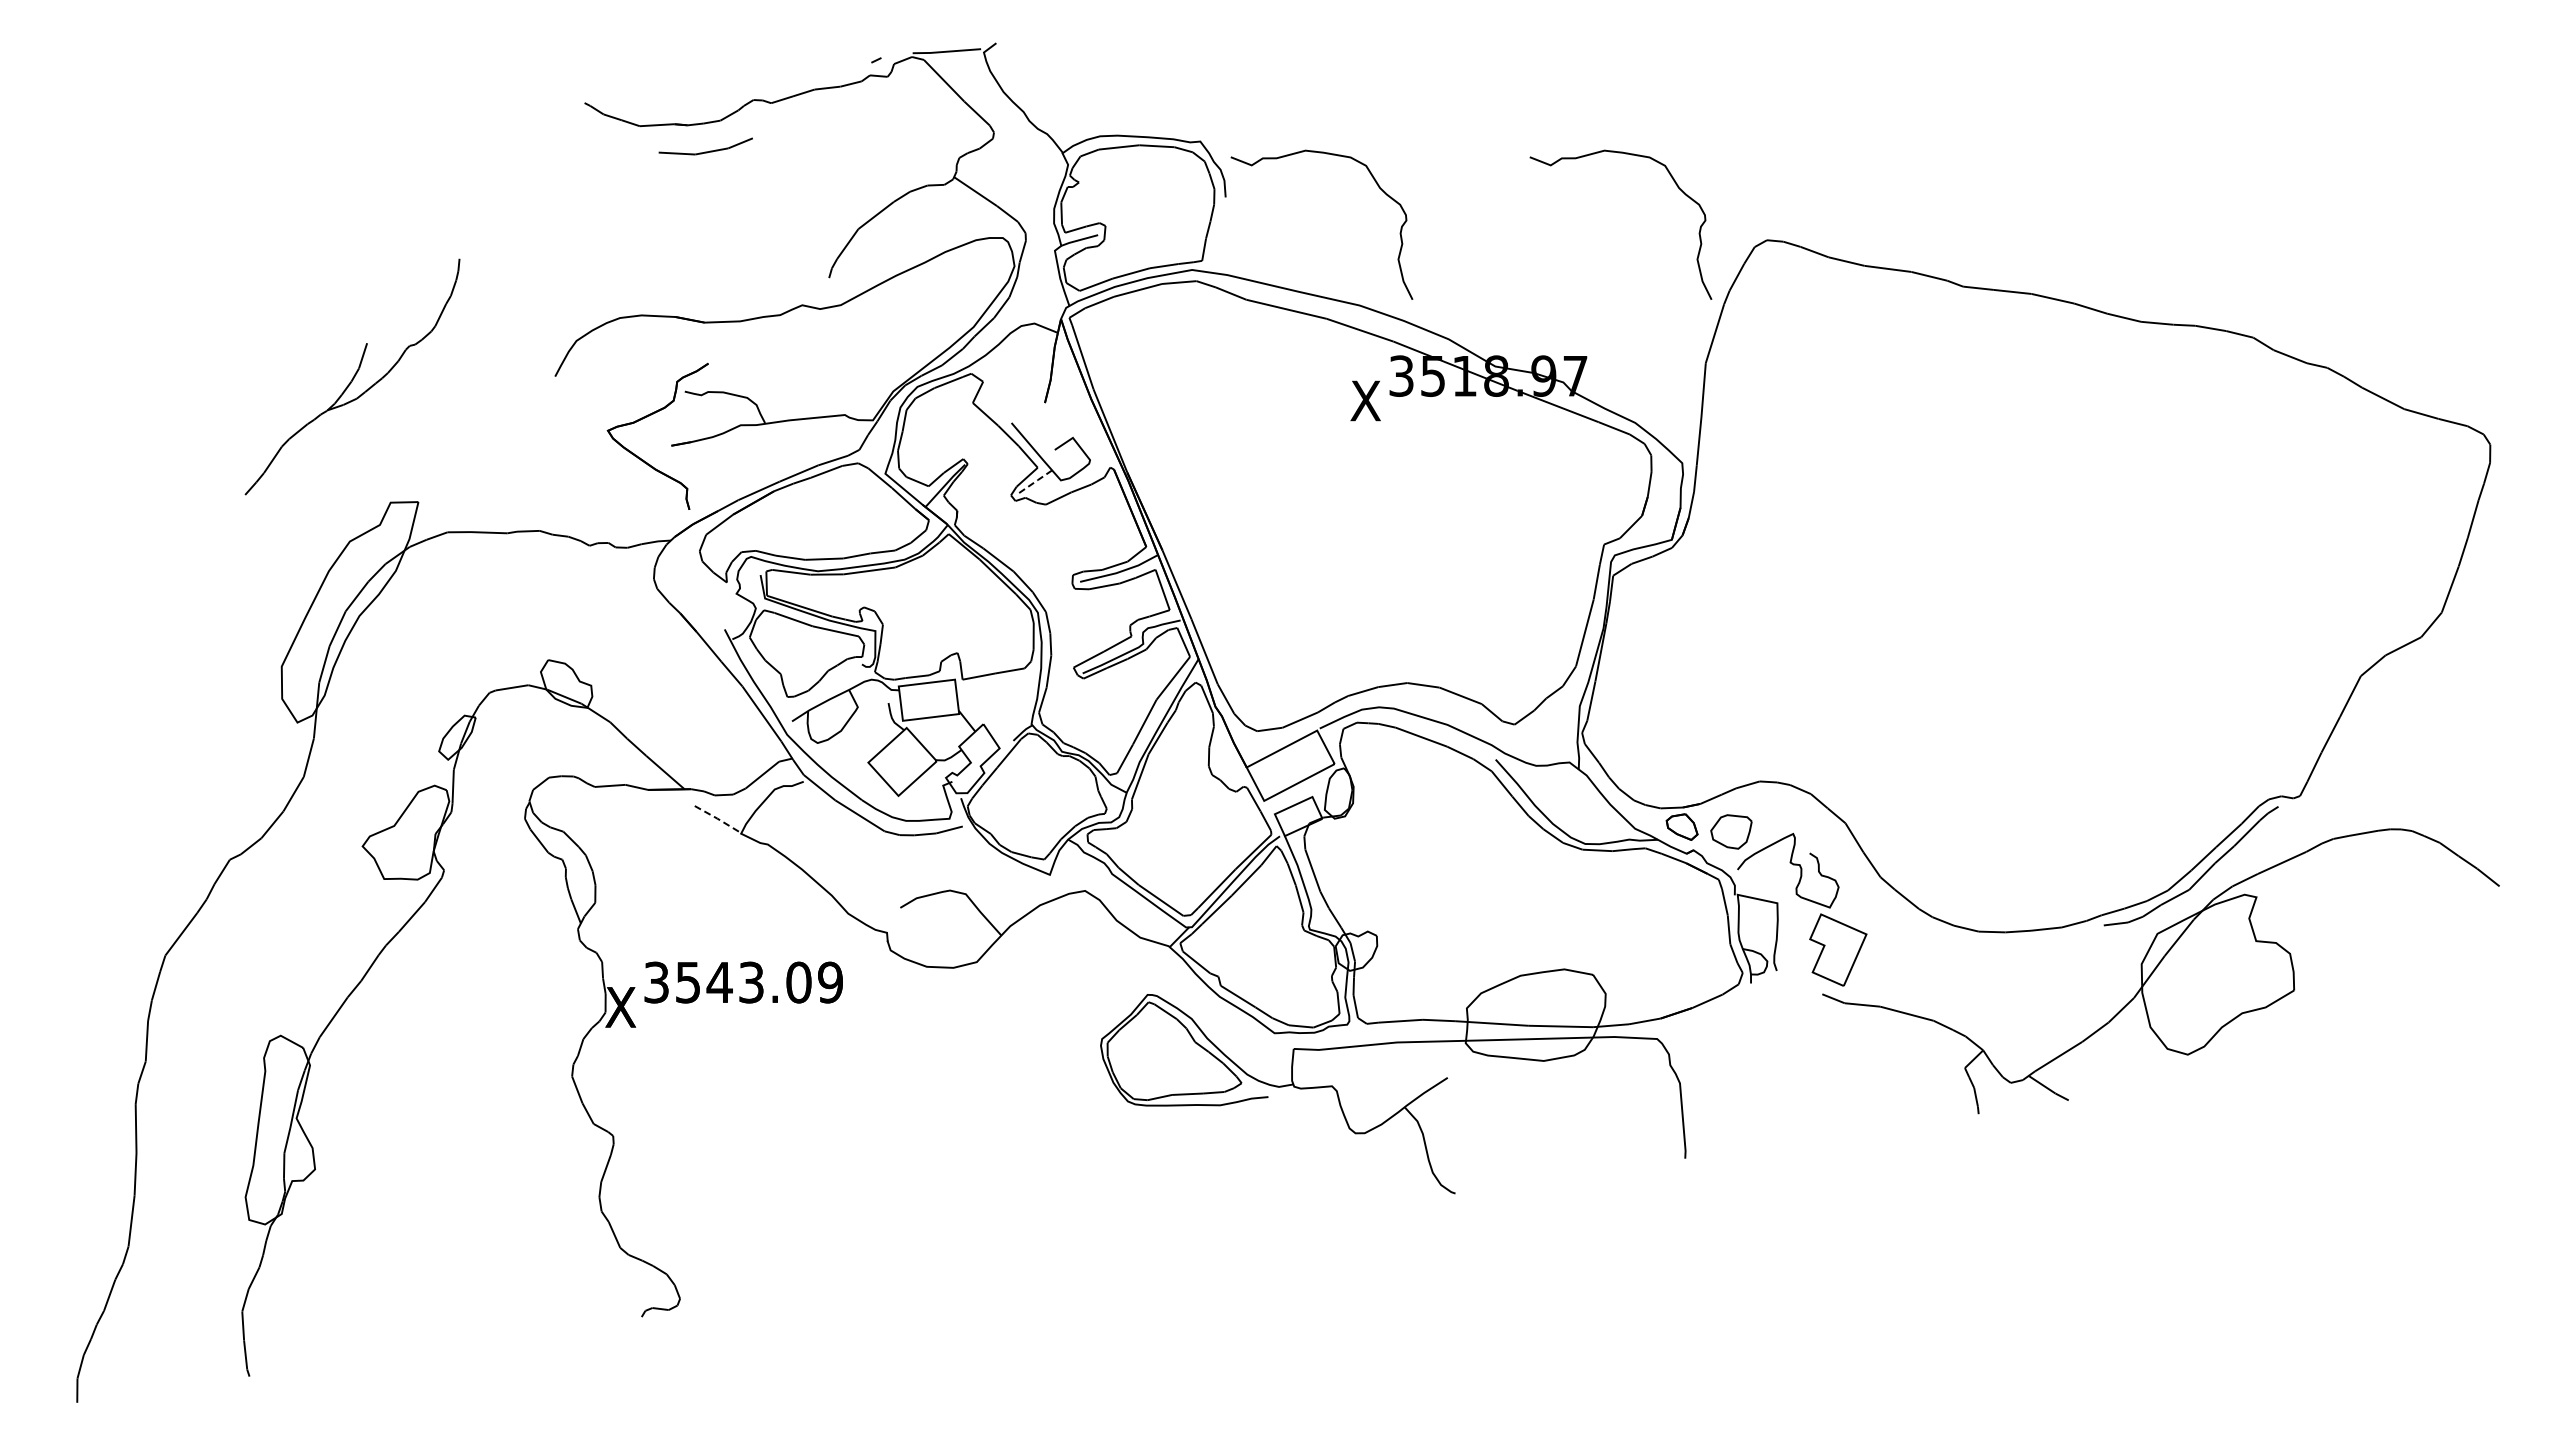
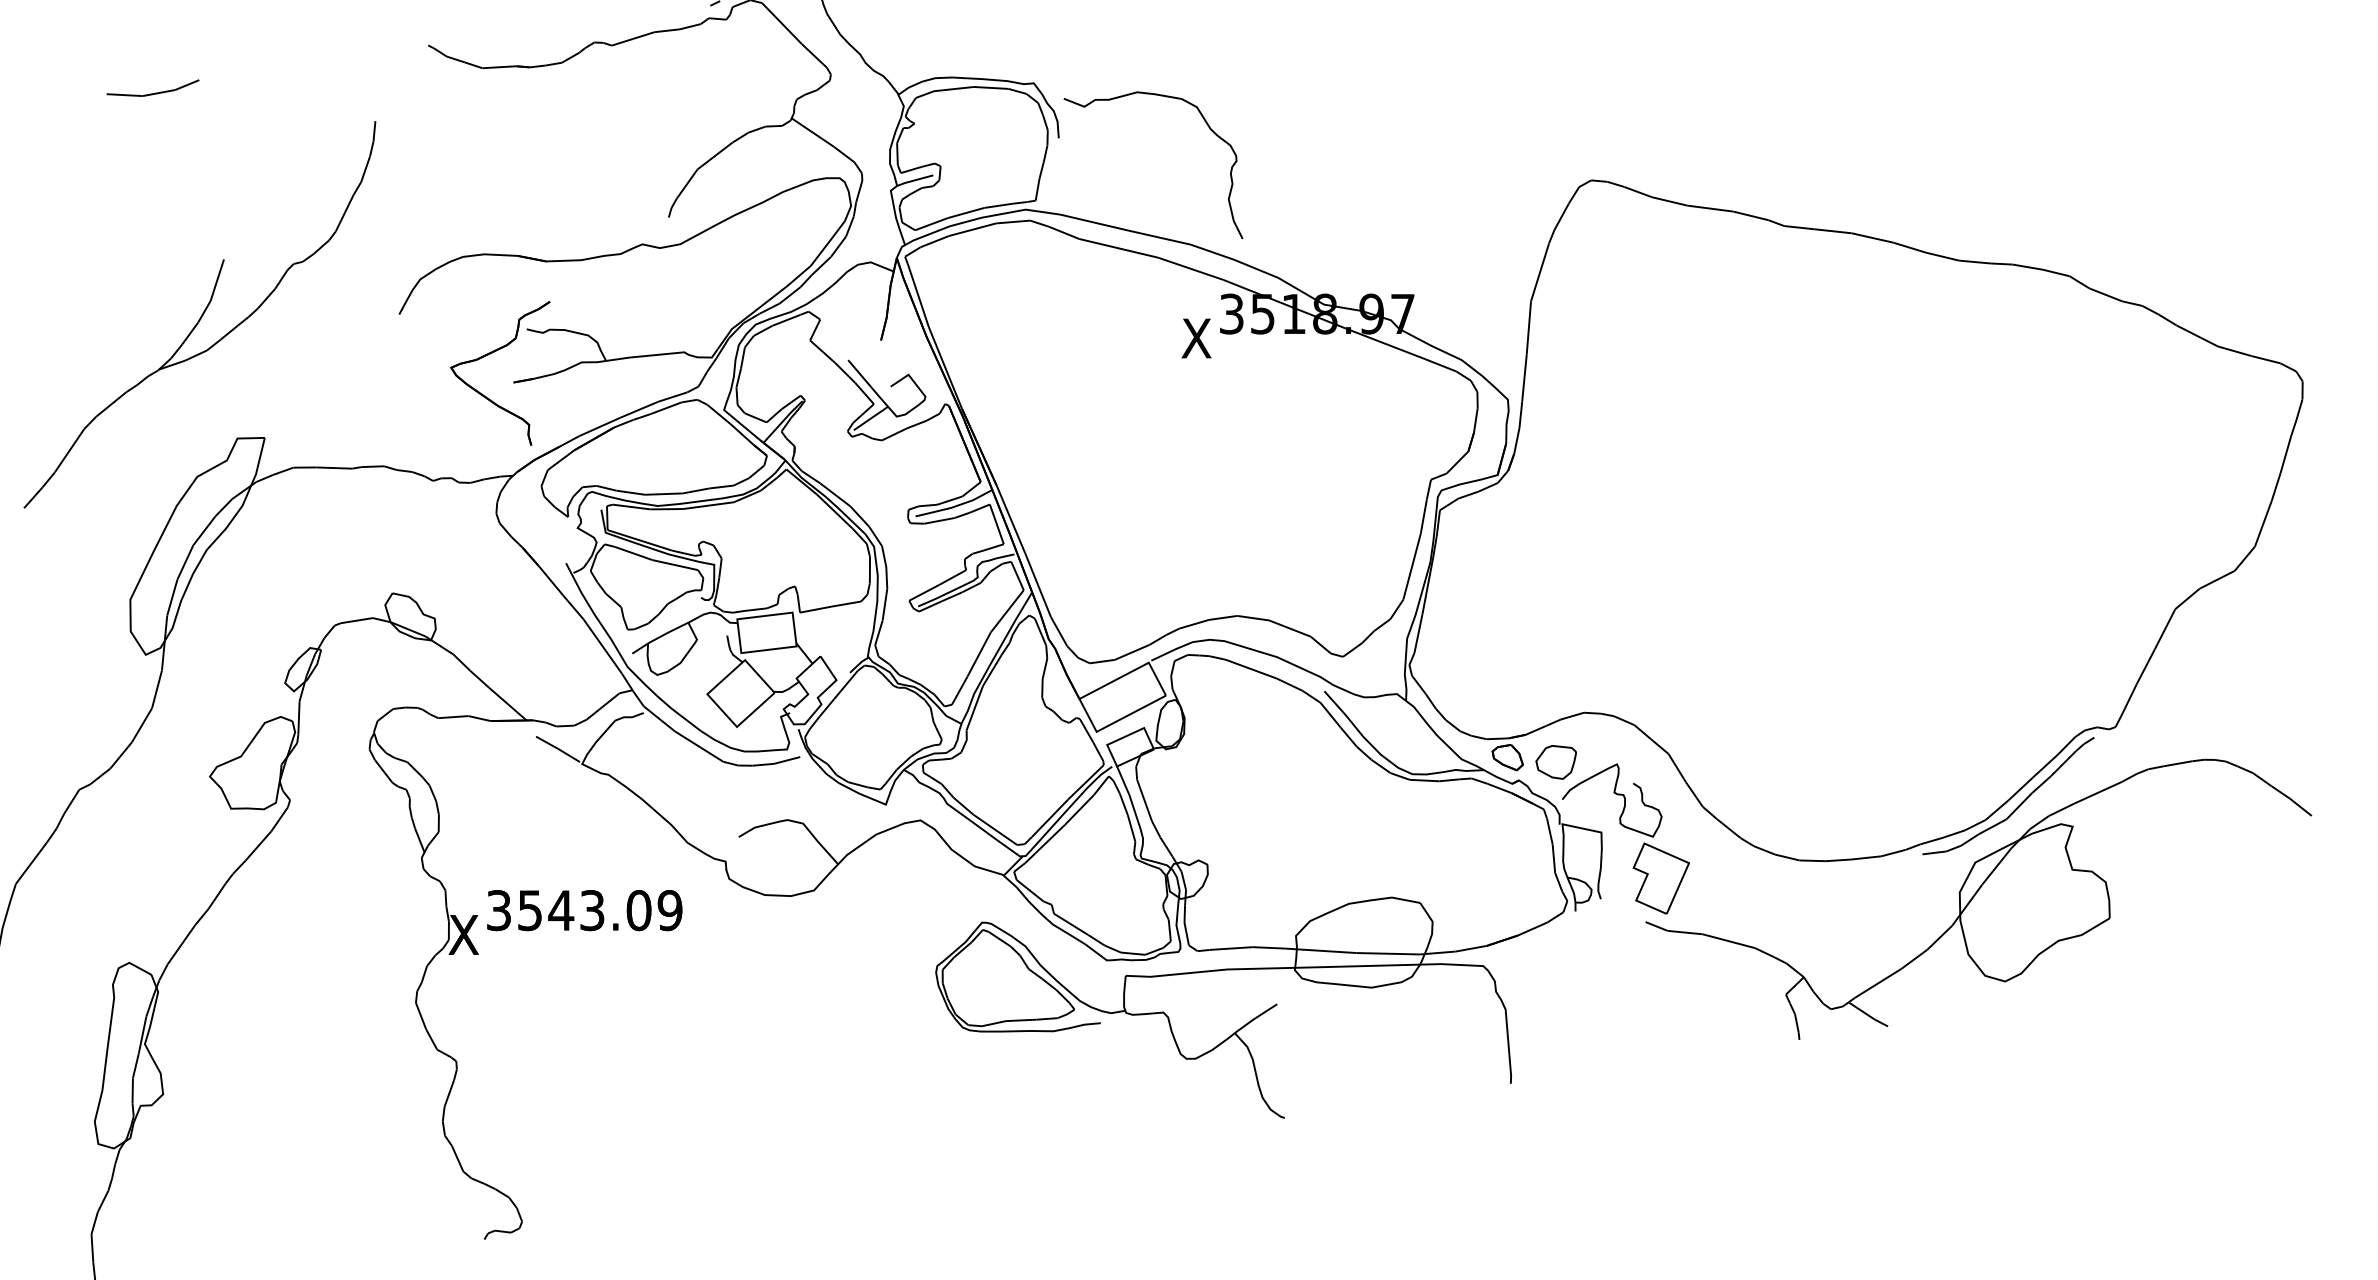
line: (705, 151) -> (152, 93), moved
curve: (1677, 187) -> (1503, 128), removed
part: (352, 376) -> (199, 314), size x1.67
line: (1035, 481) -> (871, 417), dashed -> solid
line: (717, 818) -> (558, 749), dashed -> solid

